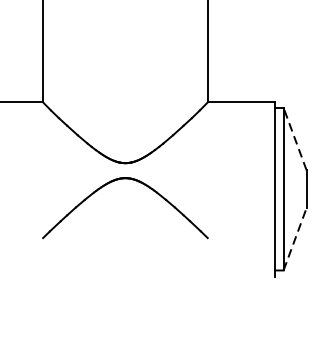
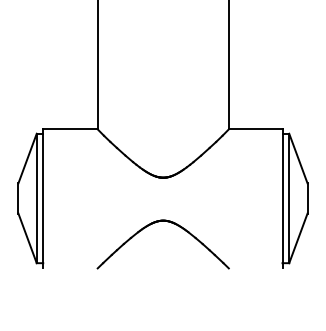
line: (295, 138) -> (298, 158), dashed -> solid
part: (115, 181) -> (155, 223), moved
line: (295, 238) -> (298, 237), dashed -> solid

